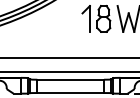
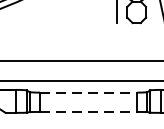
line: (71, 79) -> (89, 92), solid -> dashed
line: (71, 93) -> (89, 112), solid -> dashed

